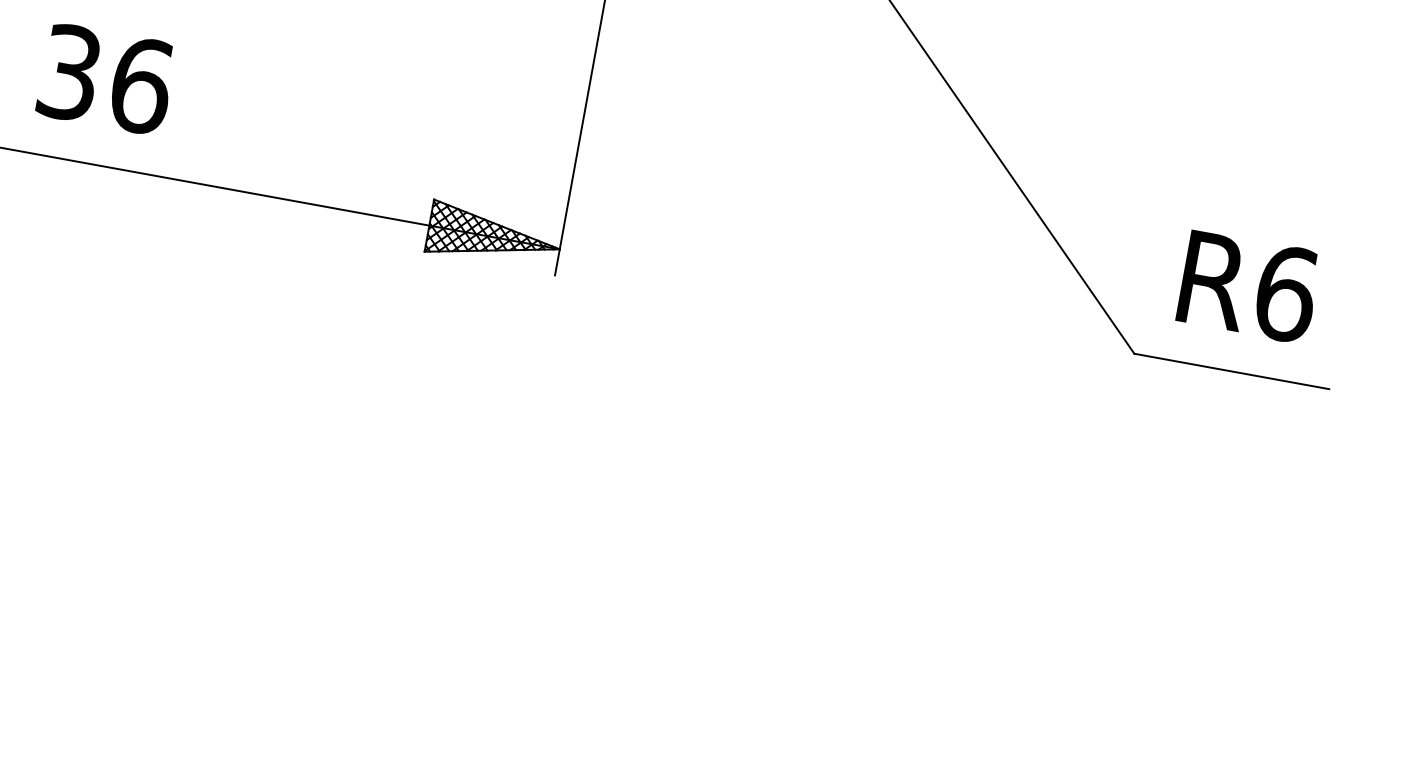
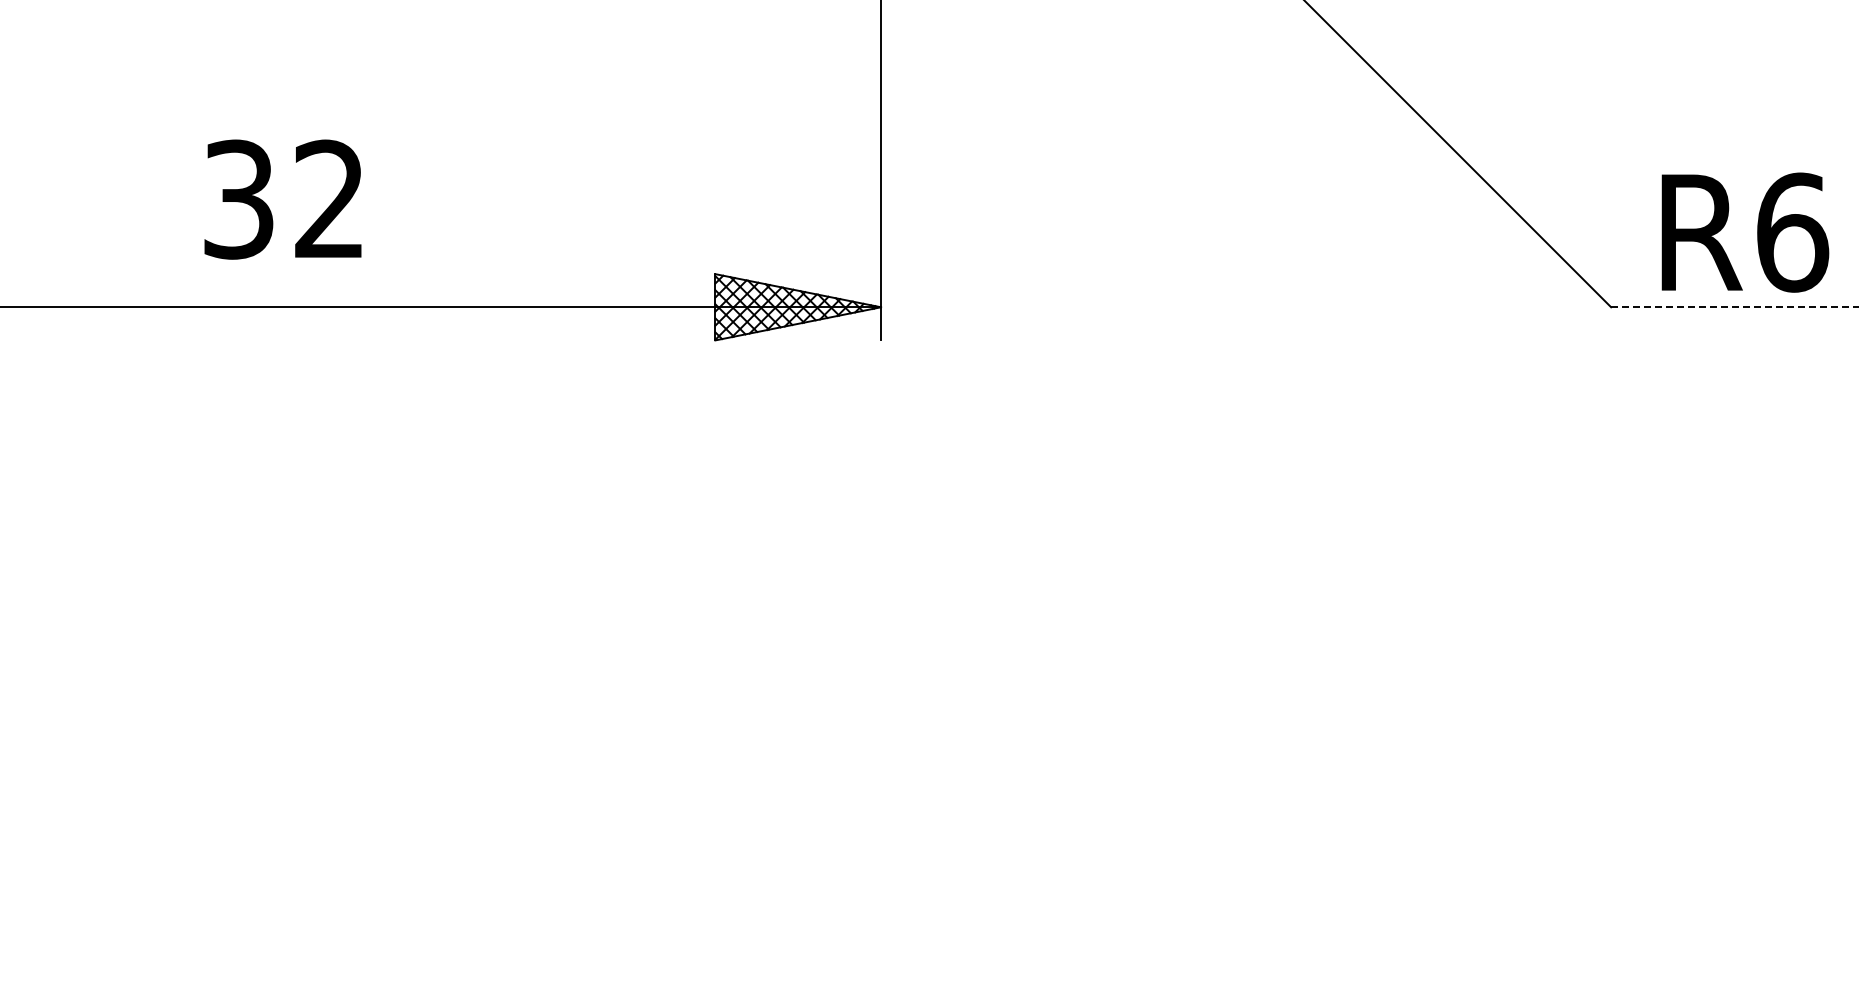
text: (141, 85) -> (330, 199), 36 -> 32
text: (1249, 286) -> (1745, 232), moved
line: (1231, 371) -> (1734, 307), solid -> dashed

